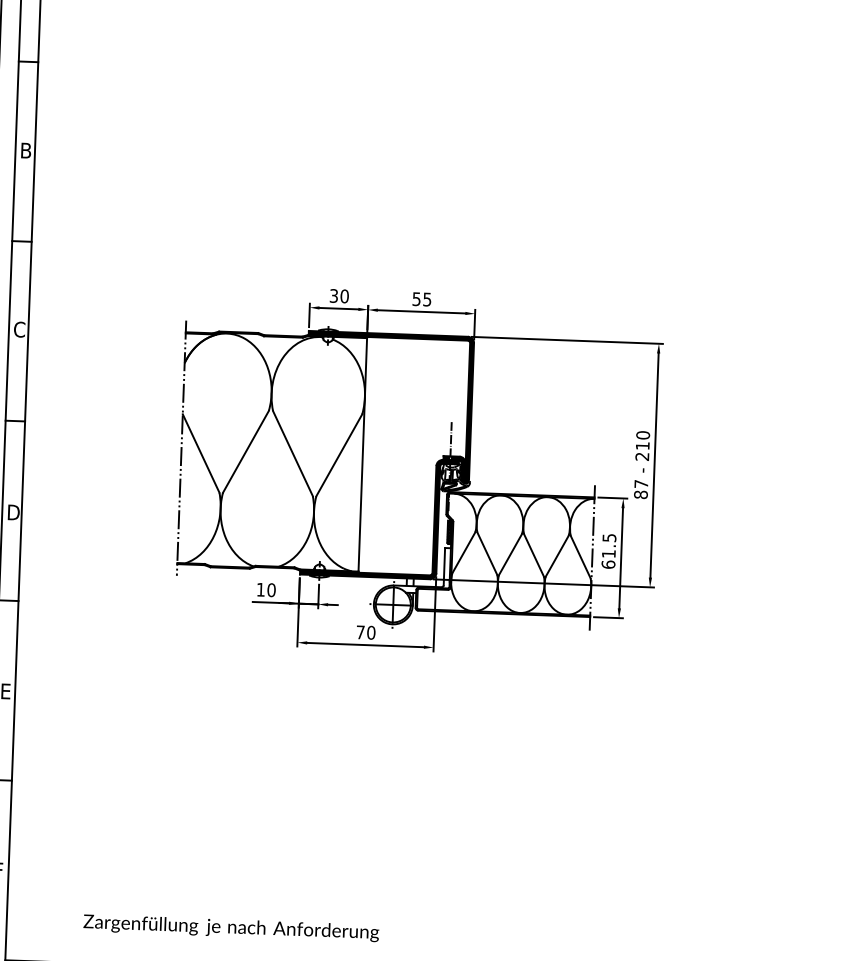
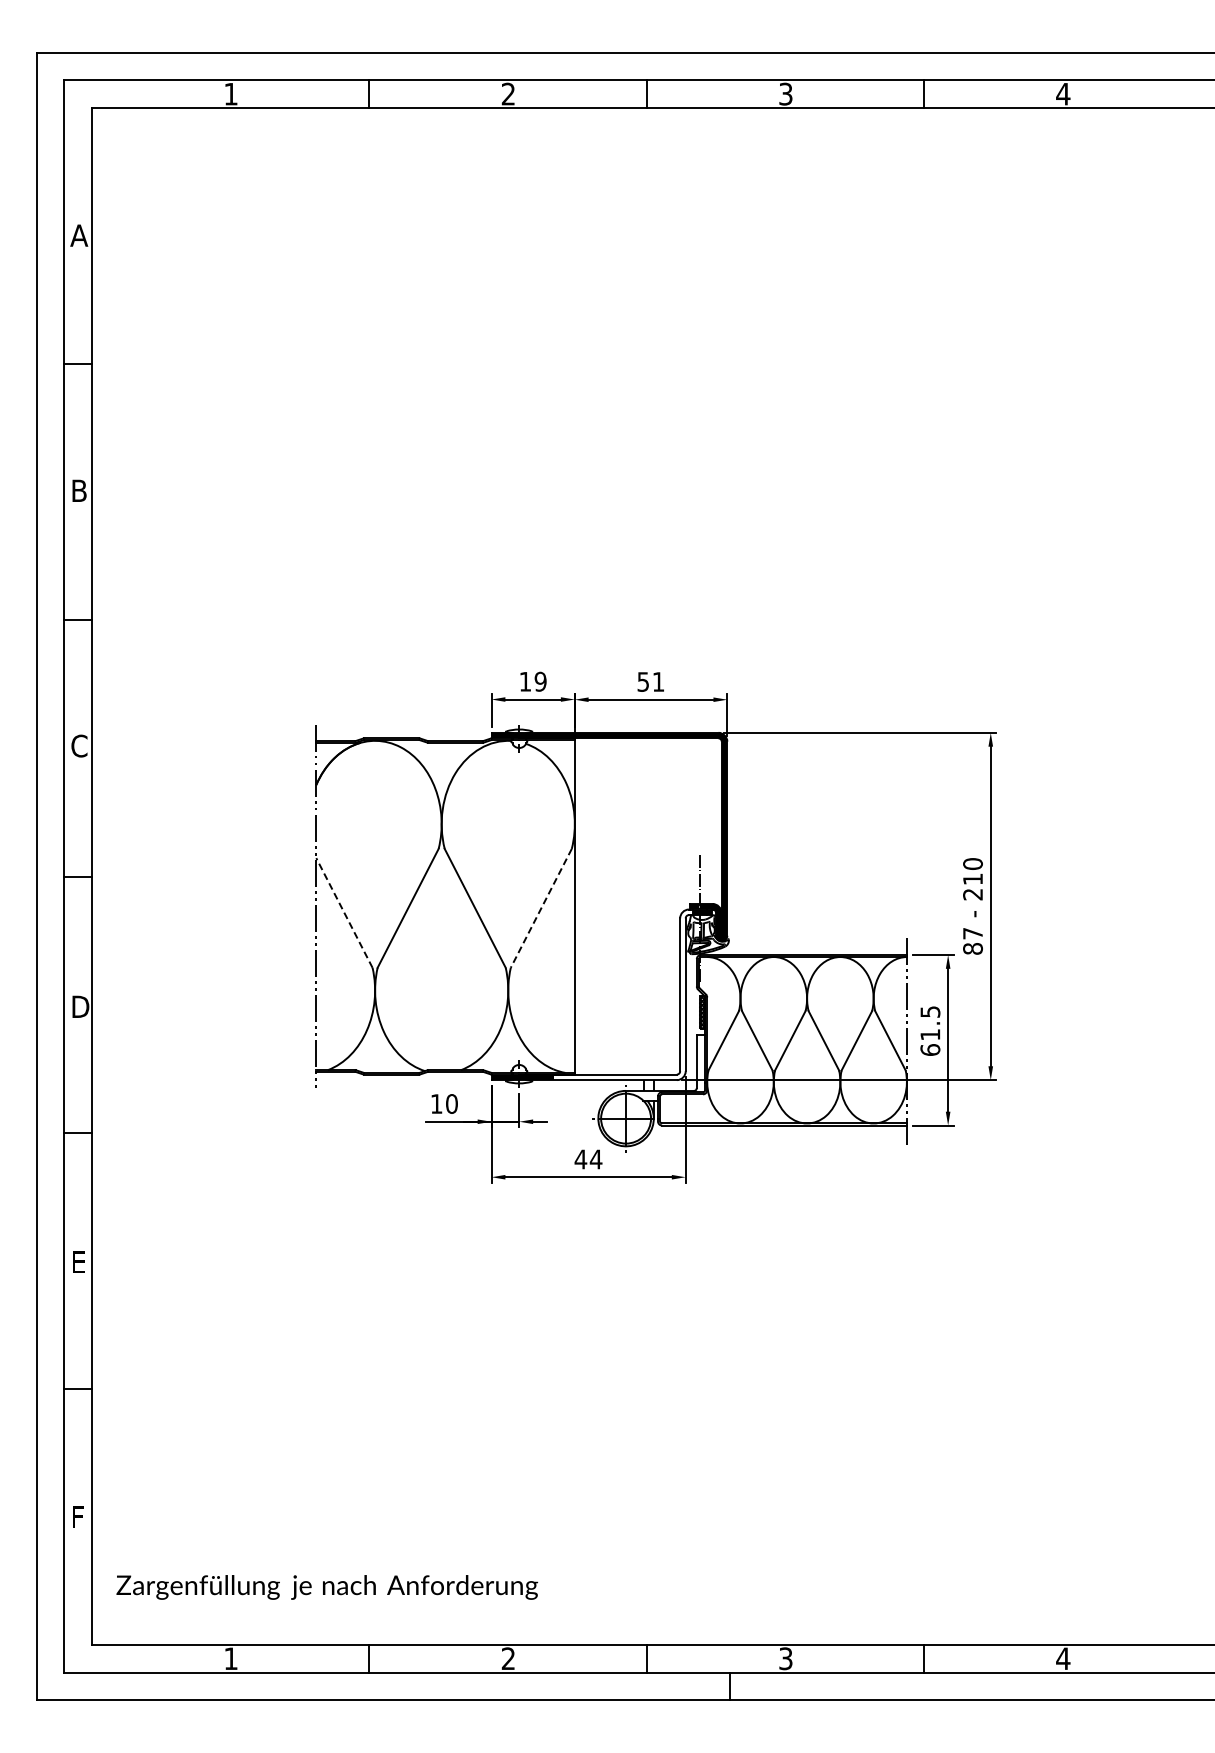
text: (338, 296) -> (532, 681), 30 -> 19
text: (427, 299) -> (658, 681), 55 -> 51
line: (201, 453) -> (344, 912), solid -> dashed
line: (339, 455) -> (541, 908), solid -> dashed
fill: (384, 517) -> (609, 994), removed
text: (365, 632) -> (588, 1159), 70 -> 44
text: (231, 928) -> (327, 1587), moved

